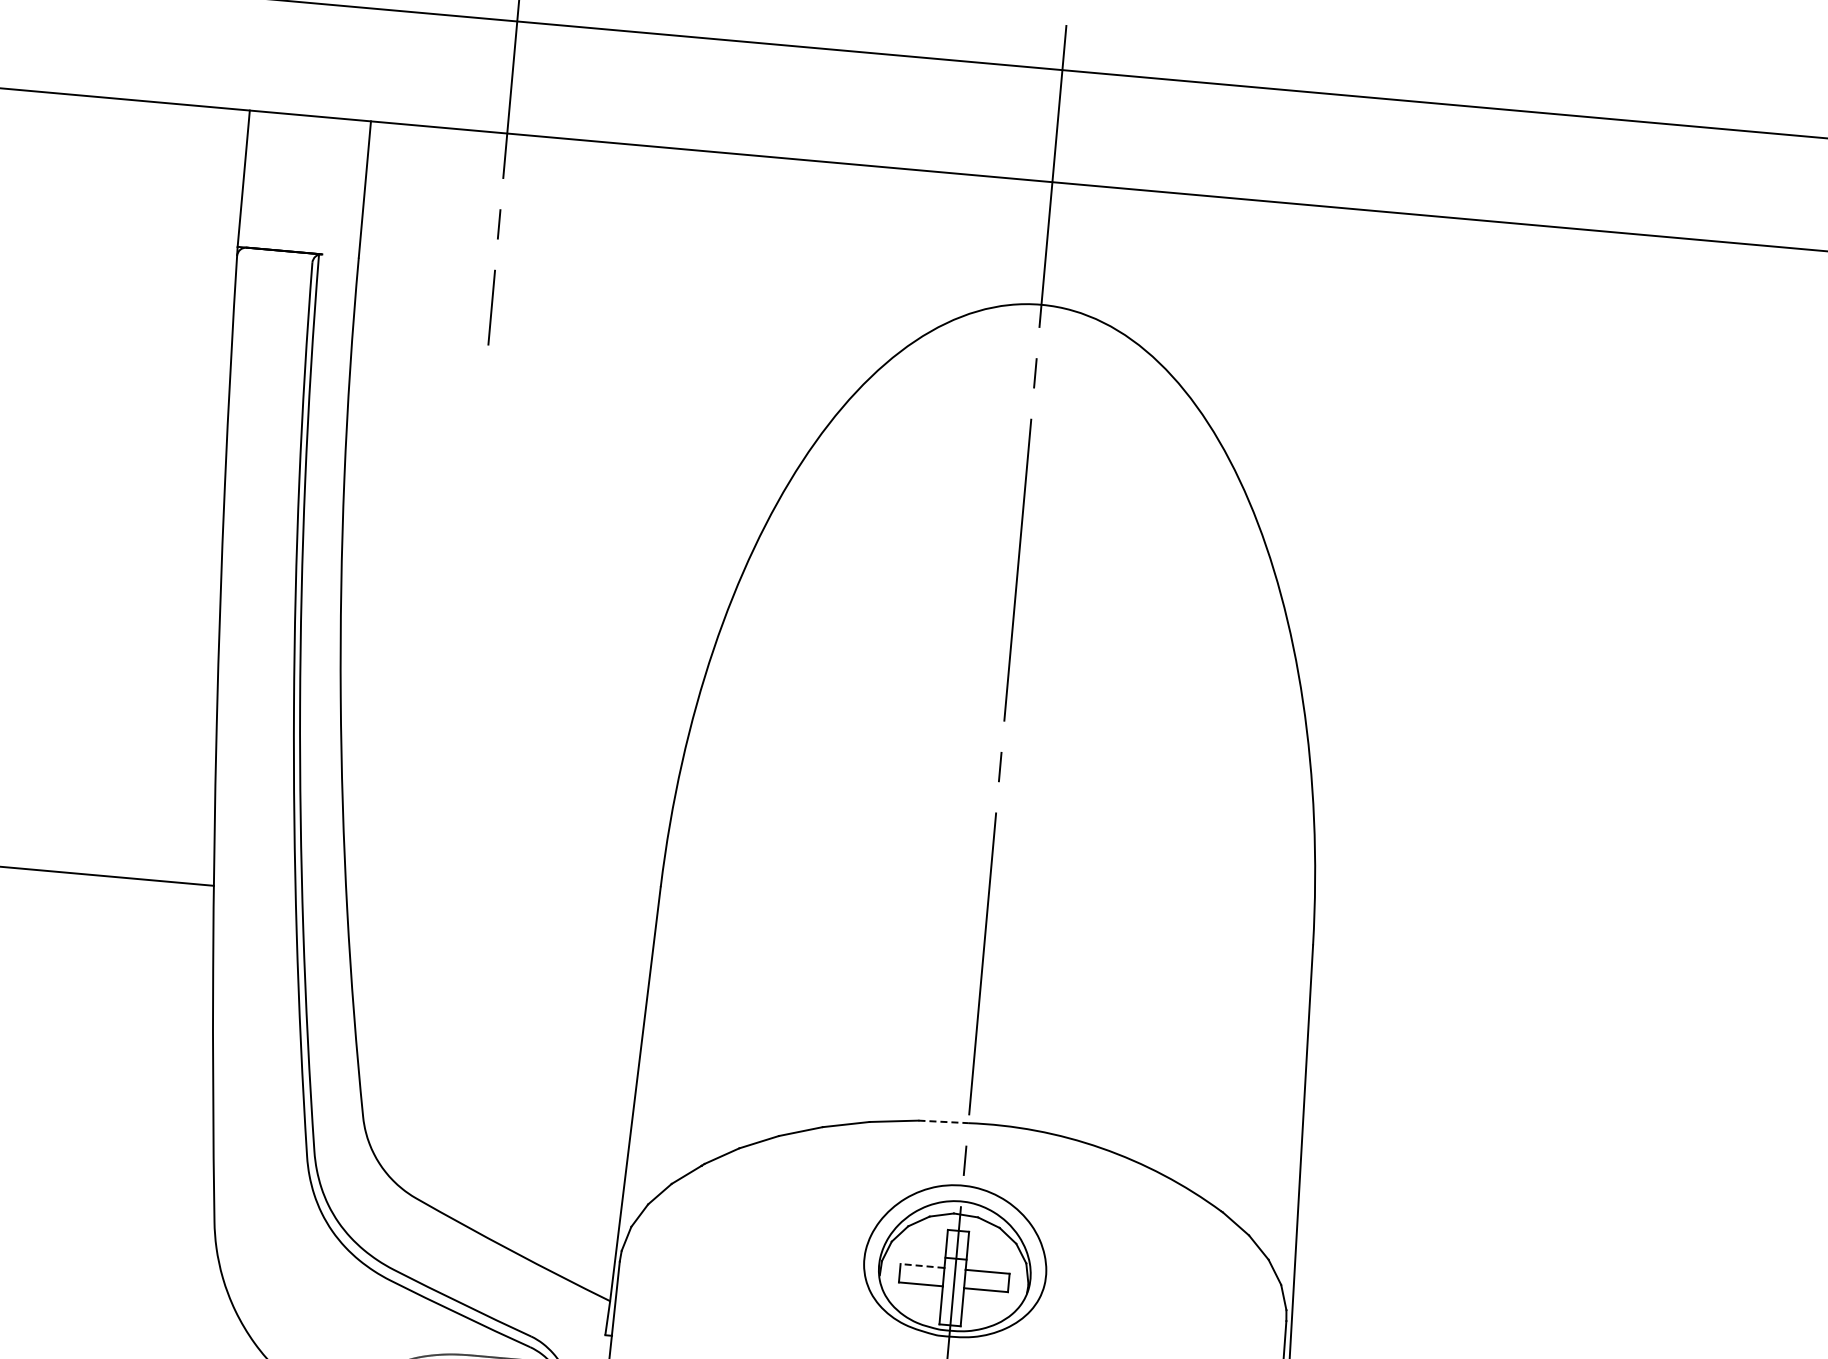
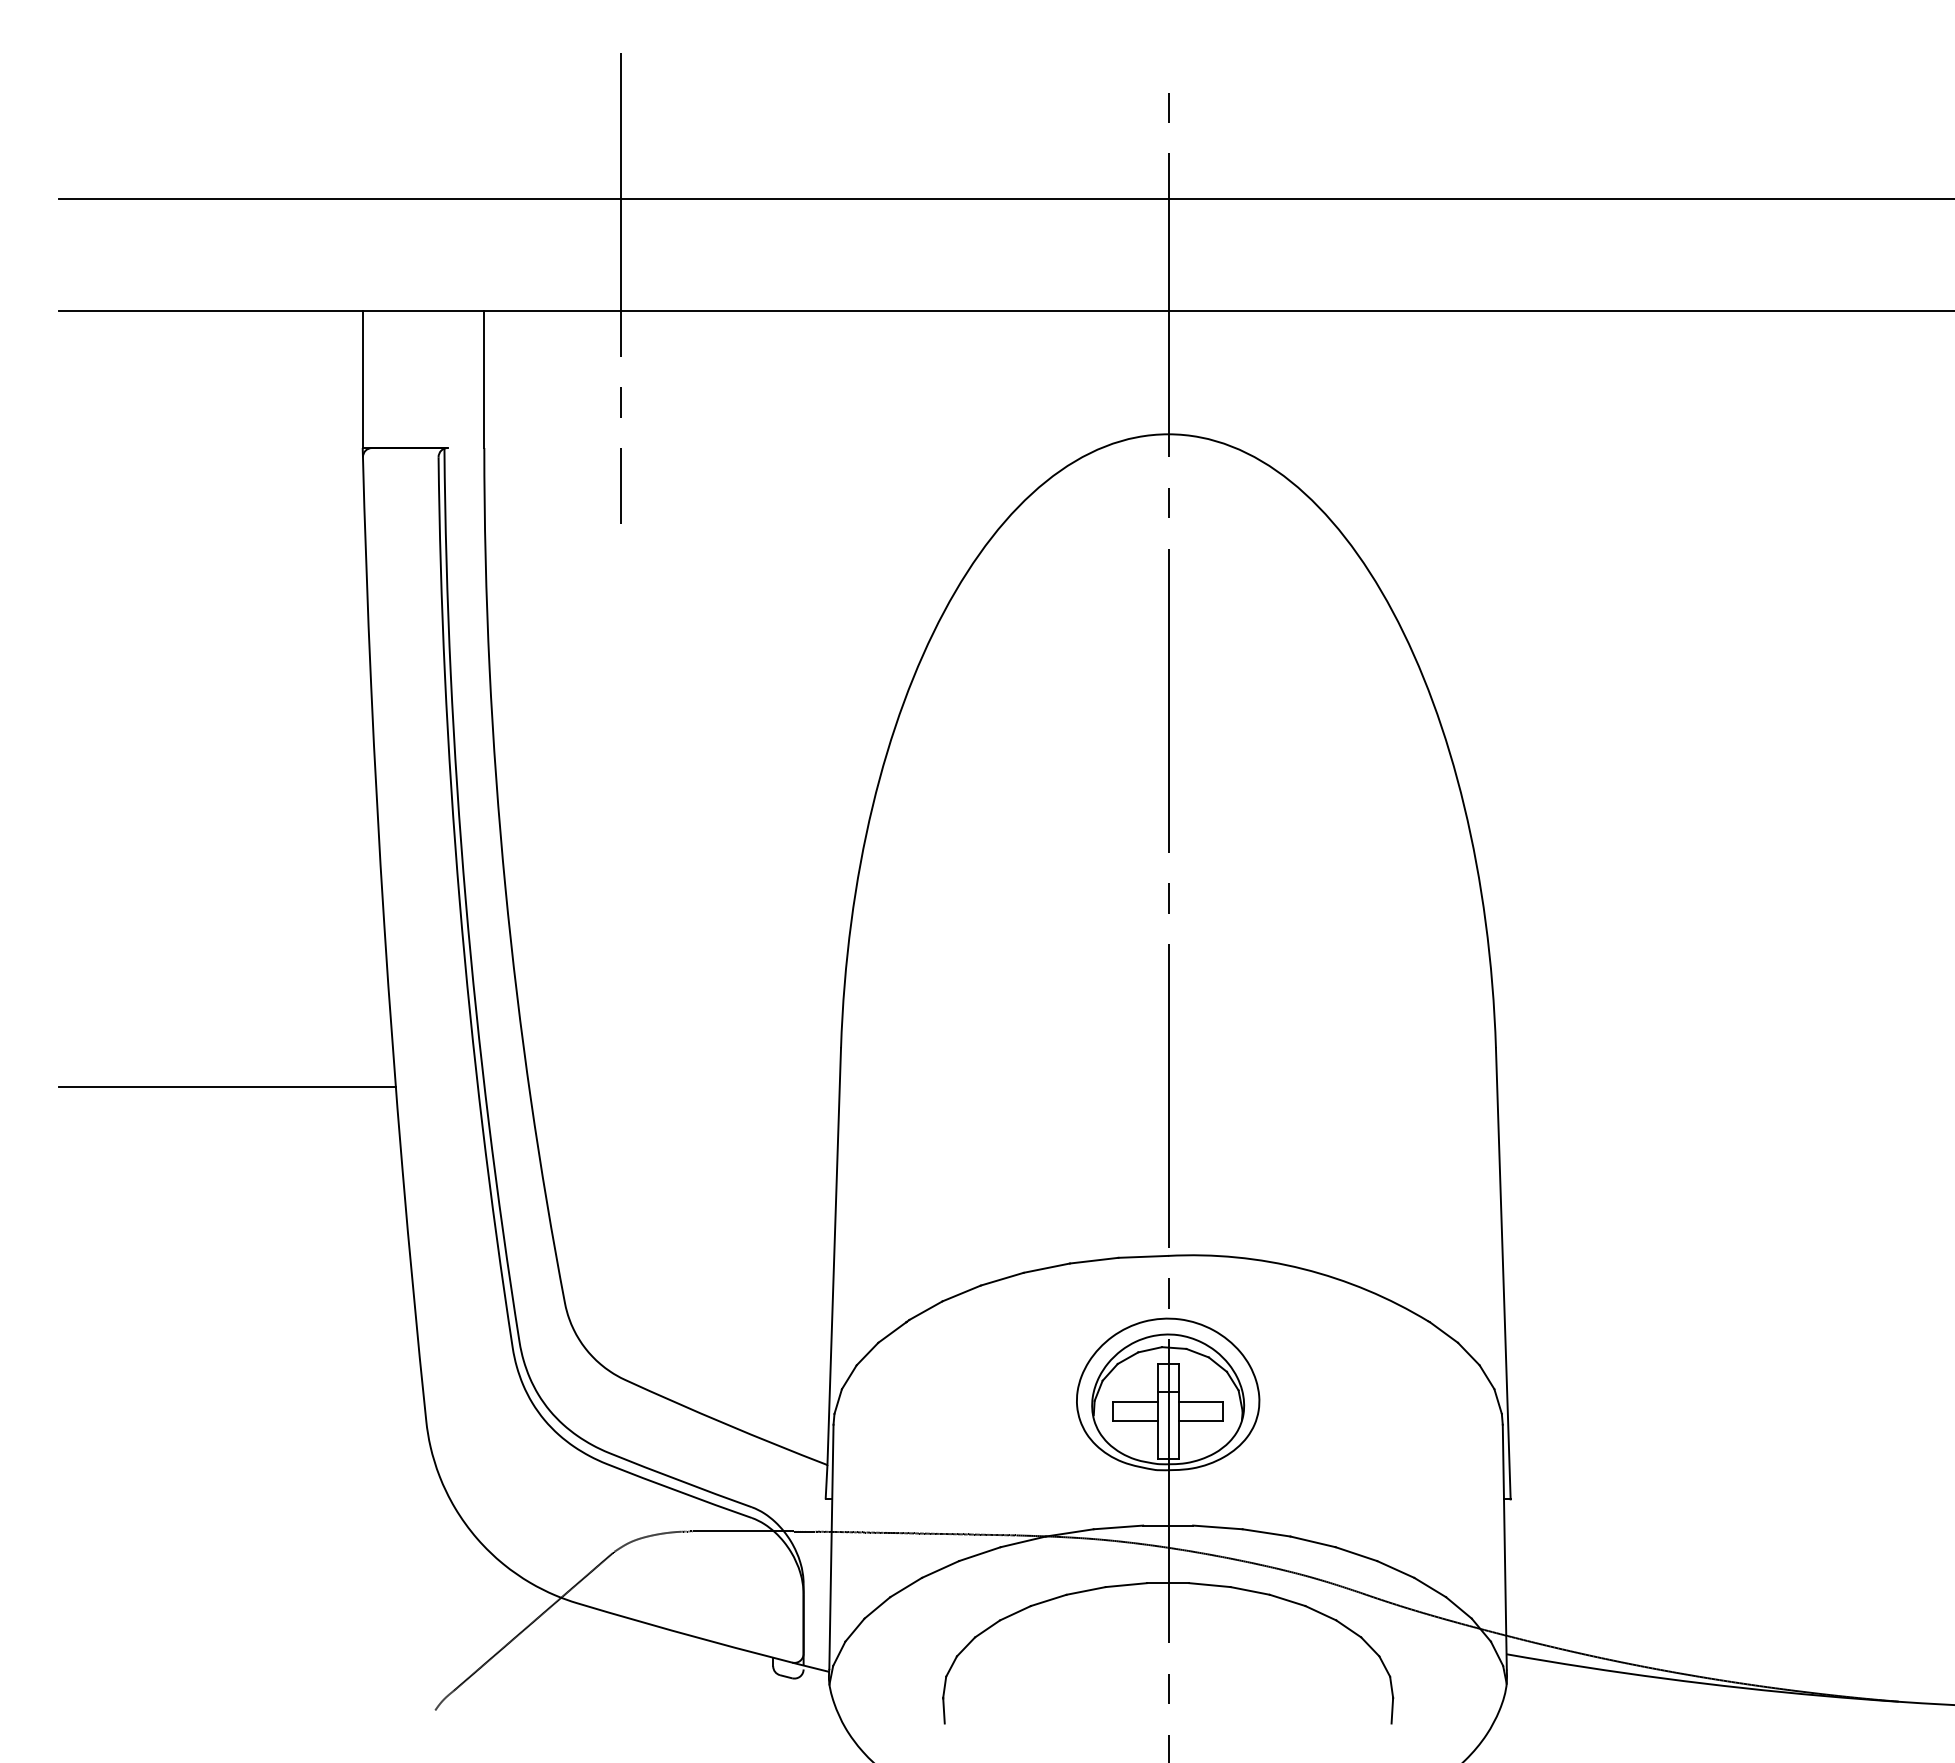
line: (943, 1121) -> (1143, 1256), dashed -> solid
line: (921, 1266) -> (1134, 1402), dashed -> solid

